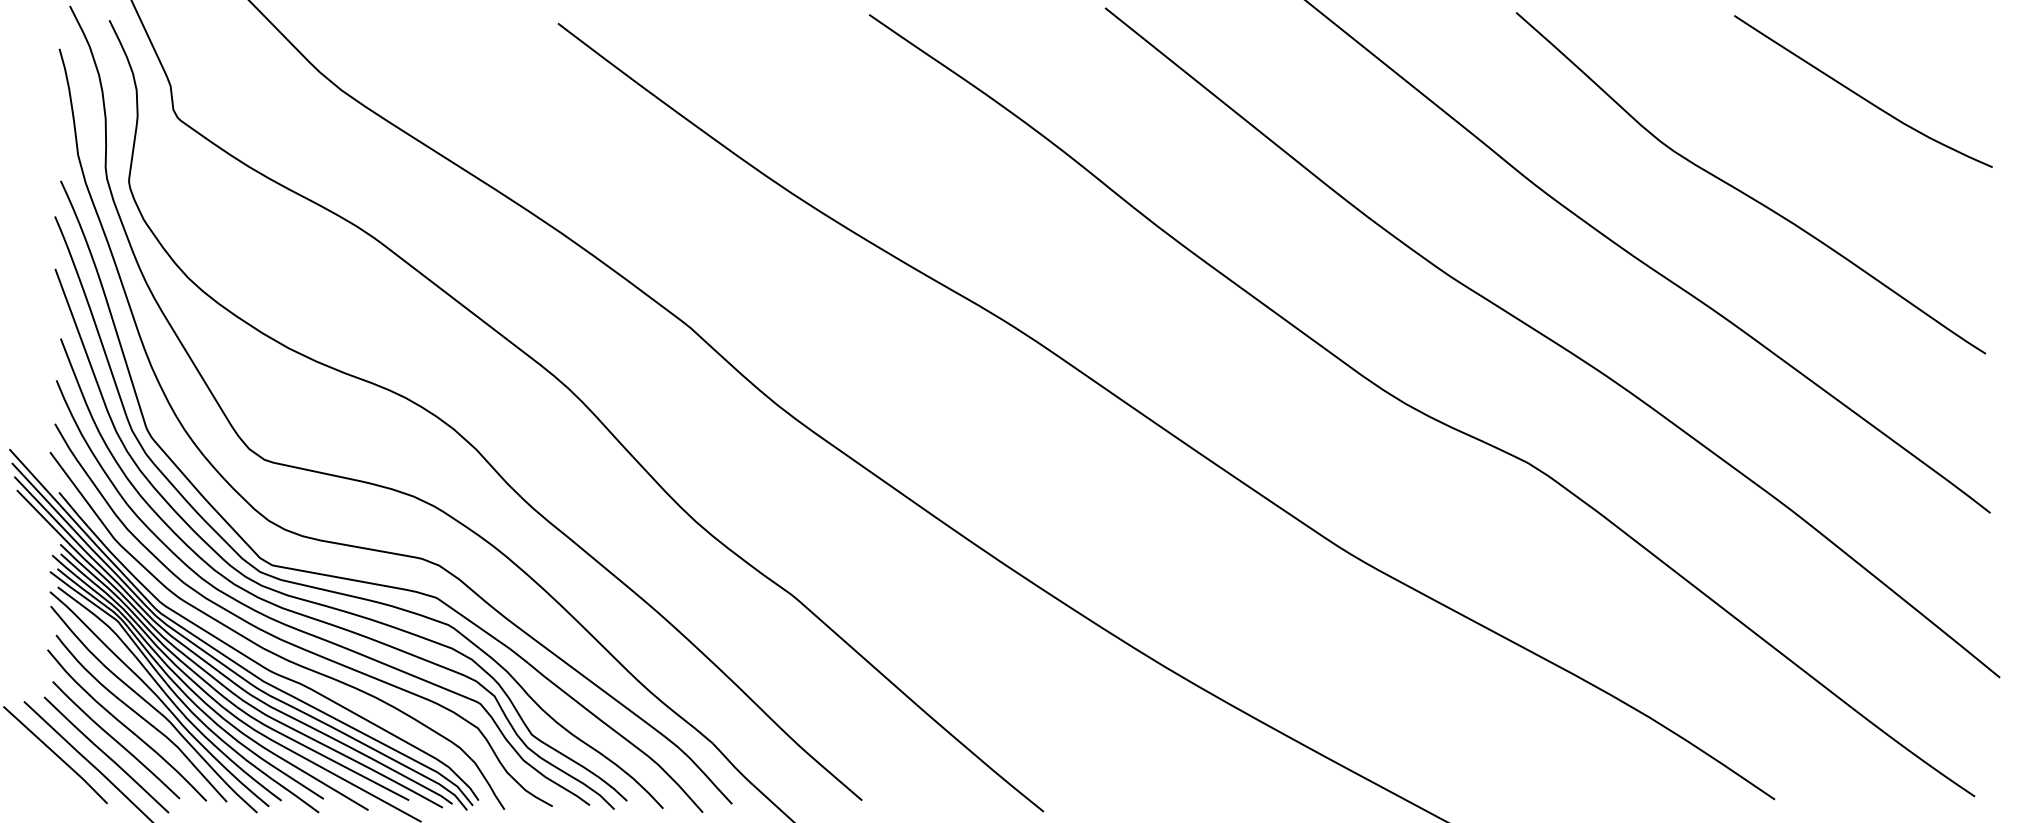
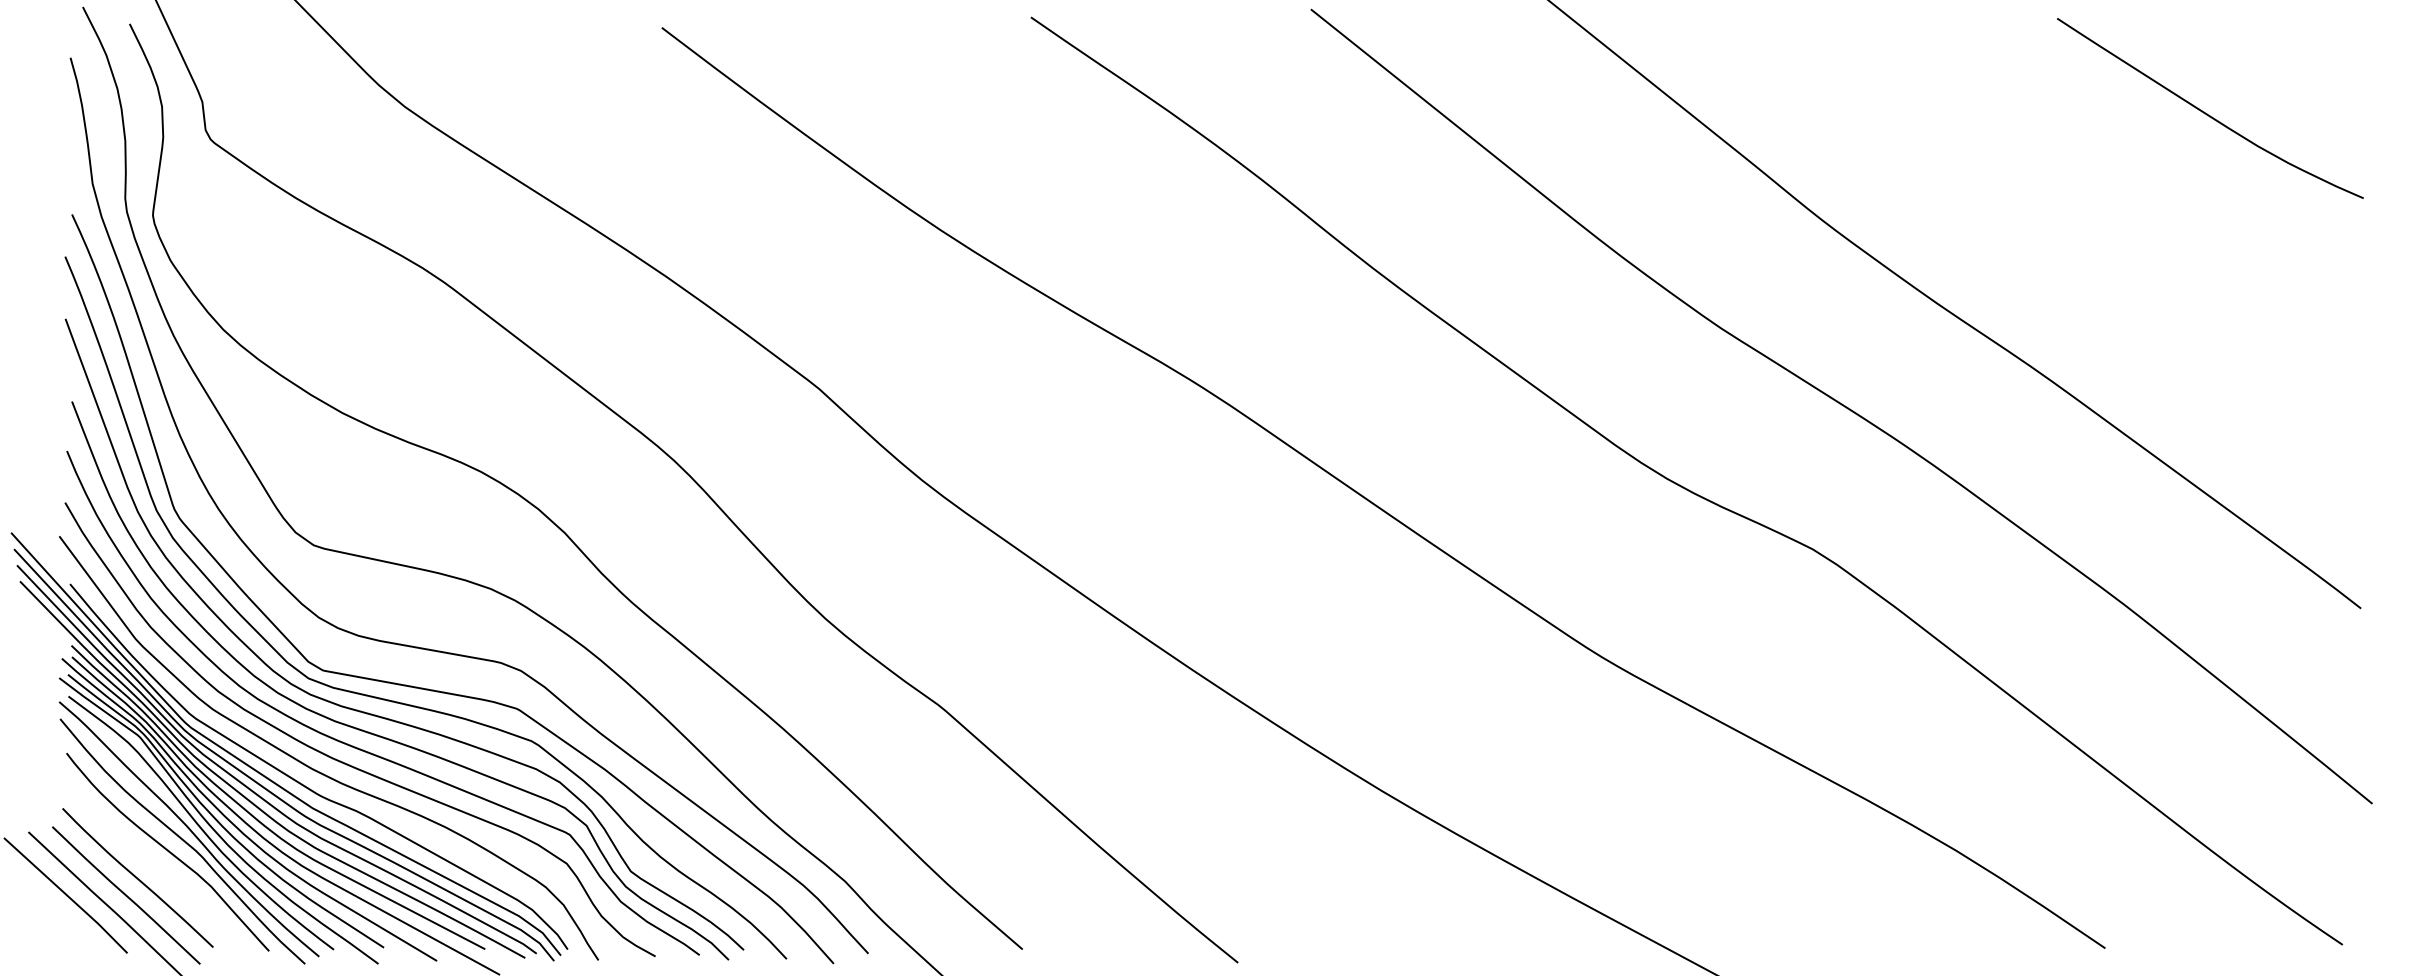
curve: (1746, 193) -> (2071, 229), removed
curve: (127, 726) -> (151, 861), removed

